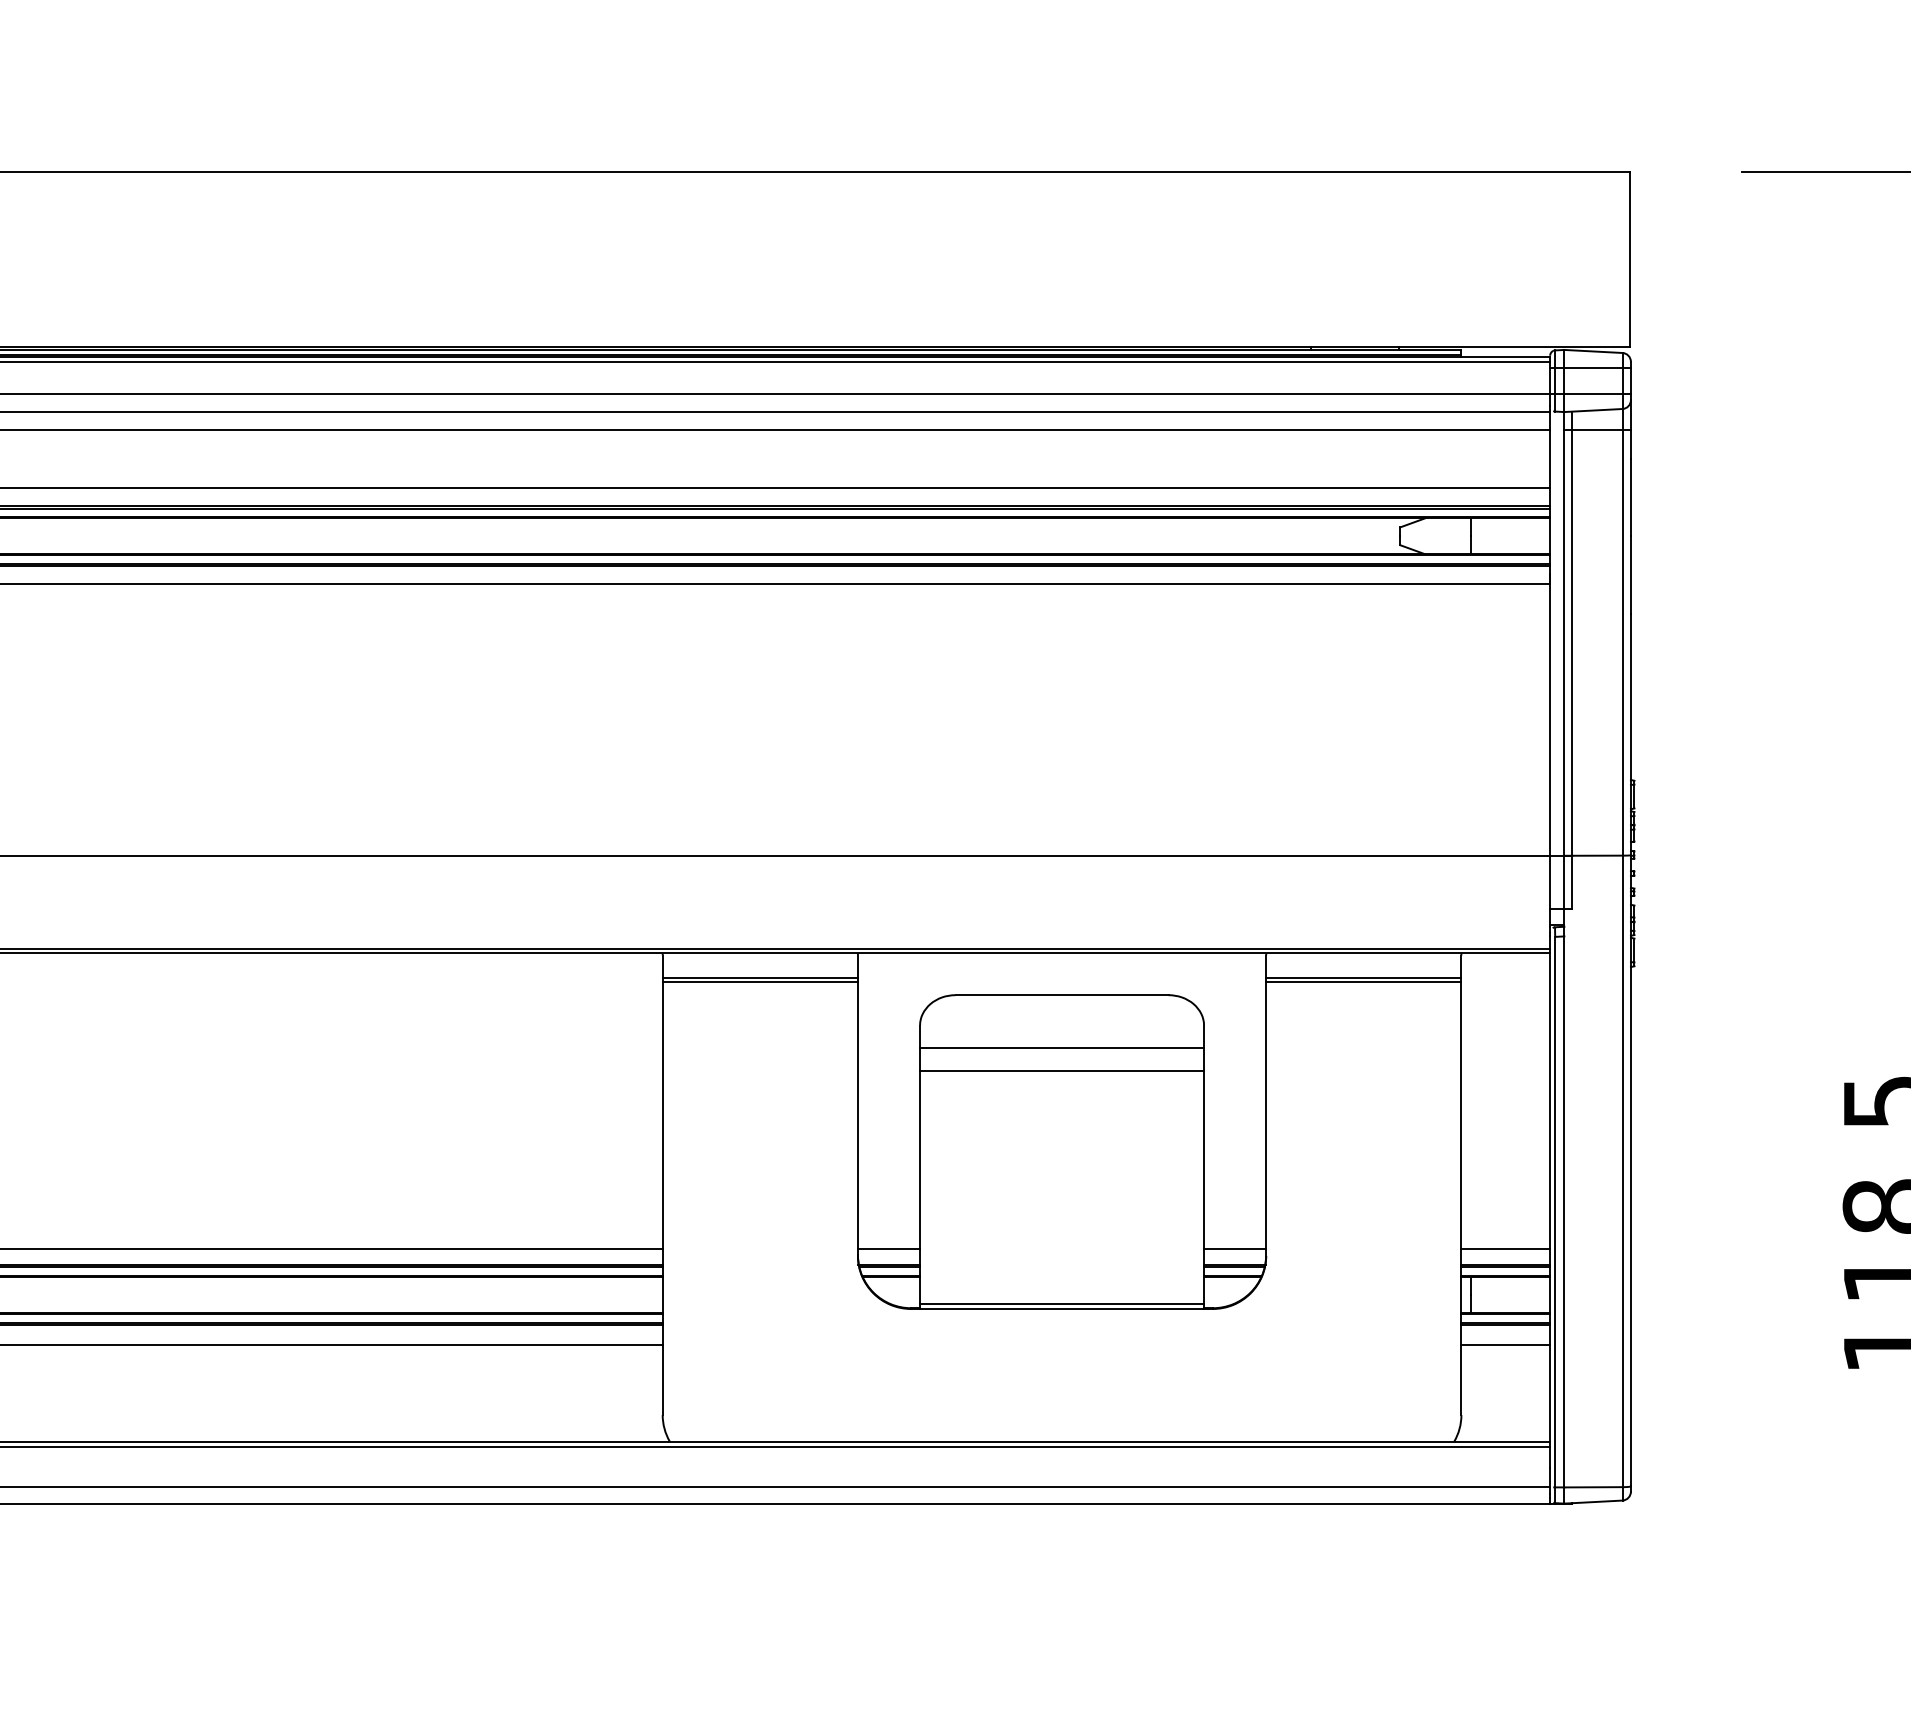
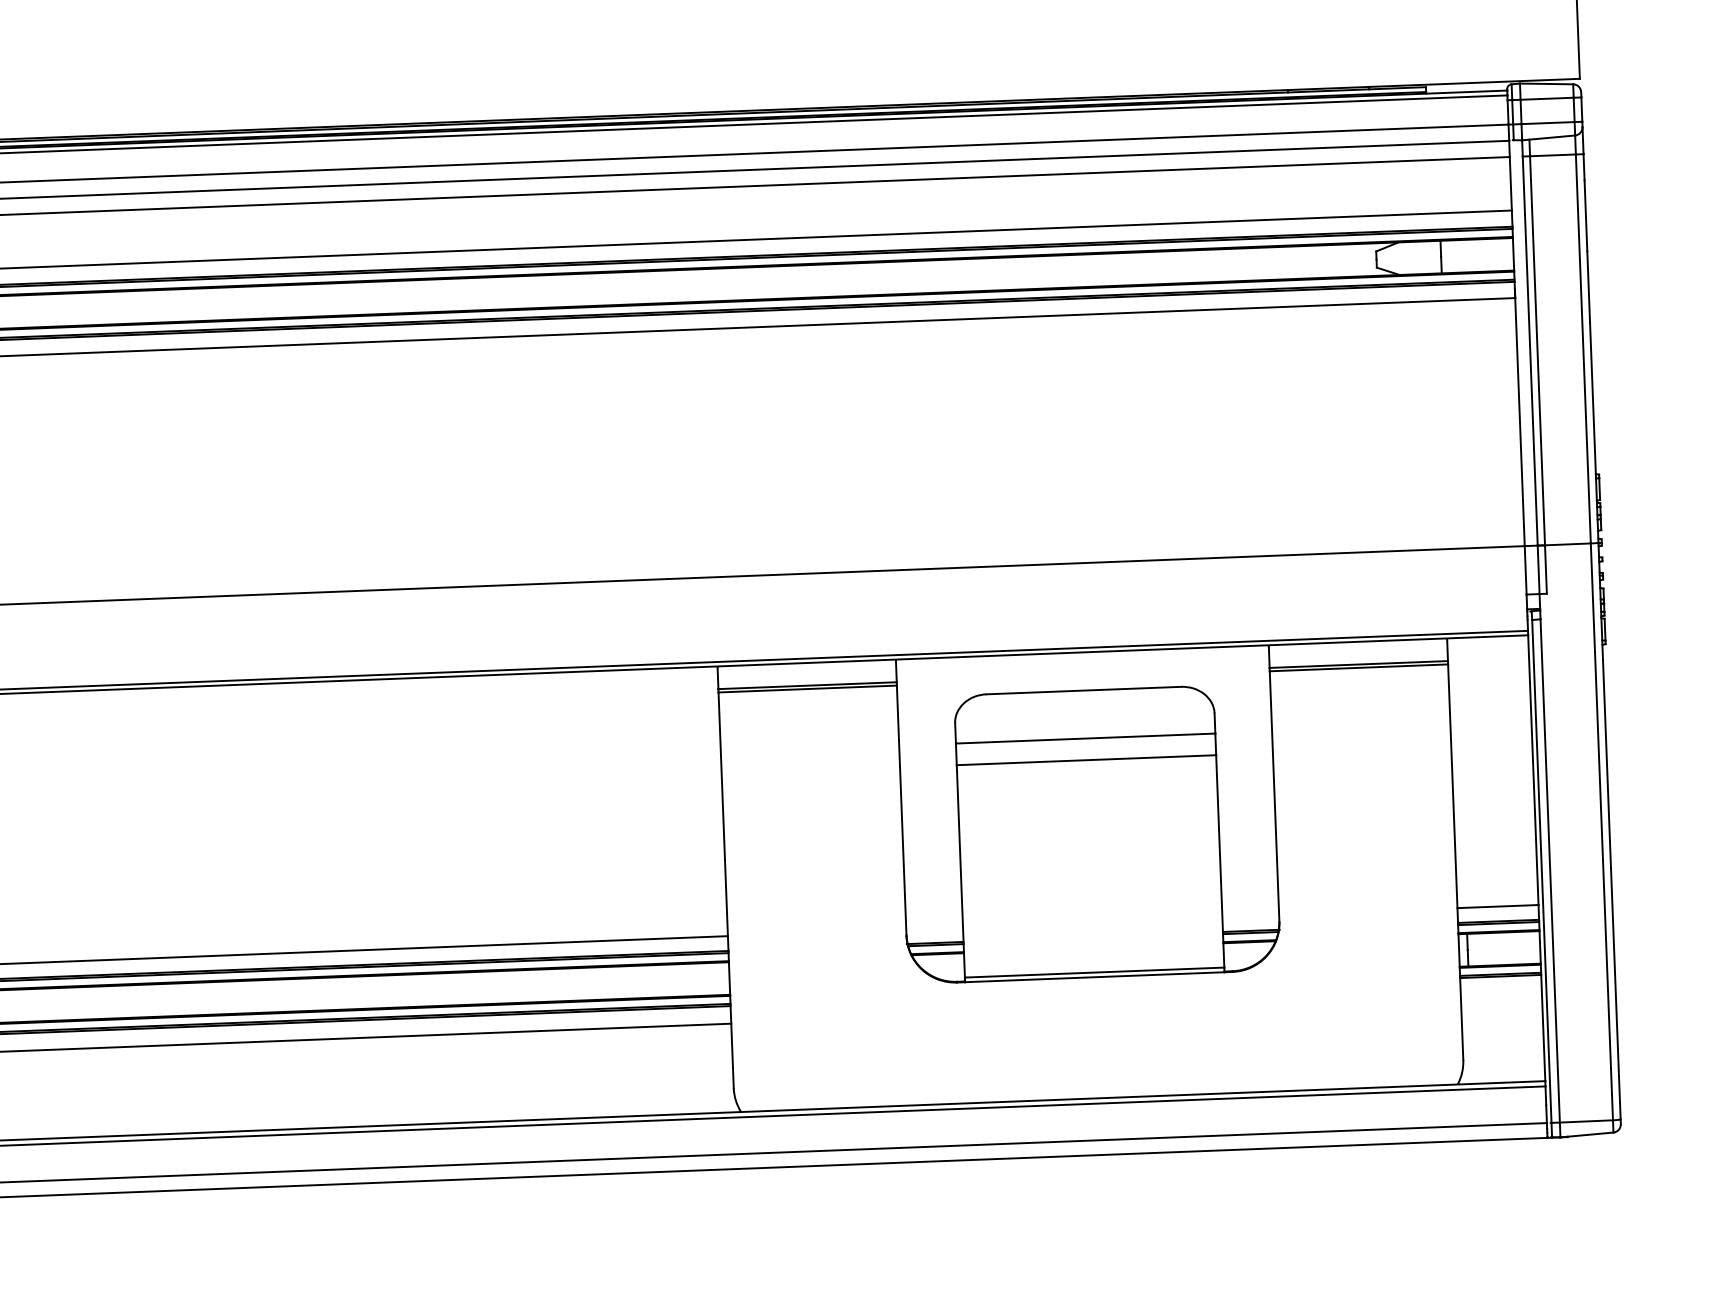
line: (888, 1248) -> (934, 928), removed
line: (1235, 1248) -> (1251, 915), removed
line: (1505, 1344) -> (1501, 994), removed

